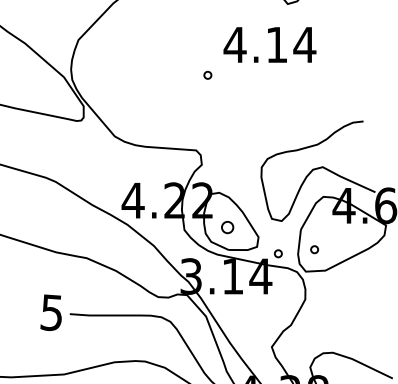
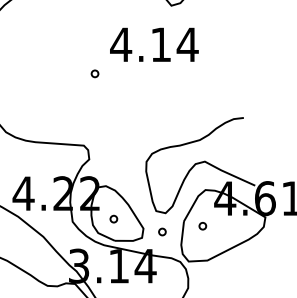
part: (227, 226) -> (113, 218), size x0.62
part: (314, 249) -> (202, 226), moved
part: (278, 253) -> (162, 231), moved

